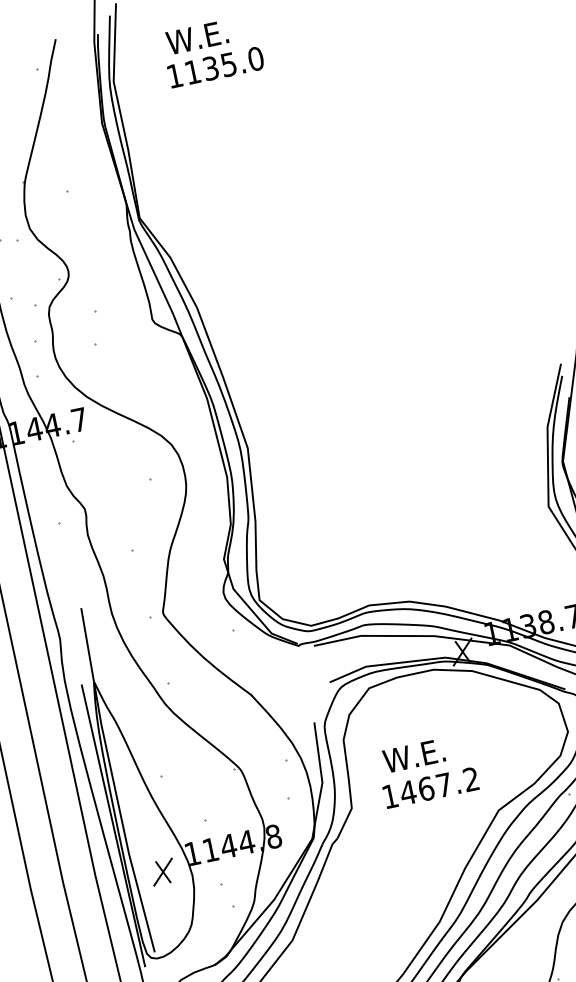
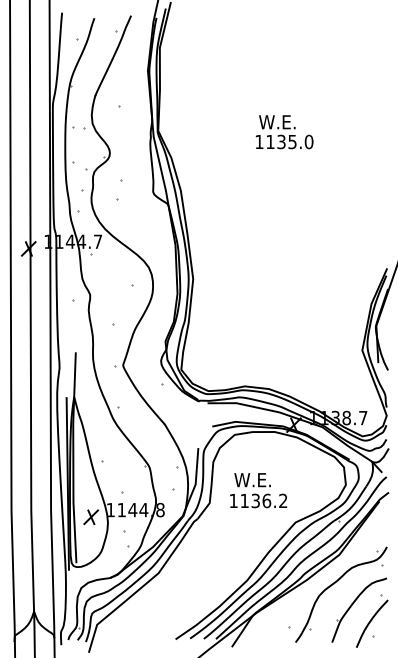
text: (212, 51) -> (284, 132), moved
text: (425, 788) -> (255, 500), 1467.2 -> 1136.2

